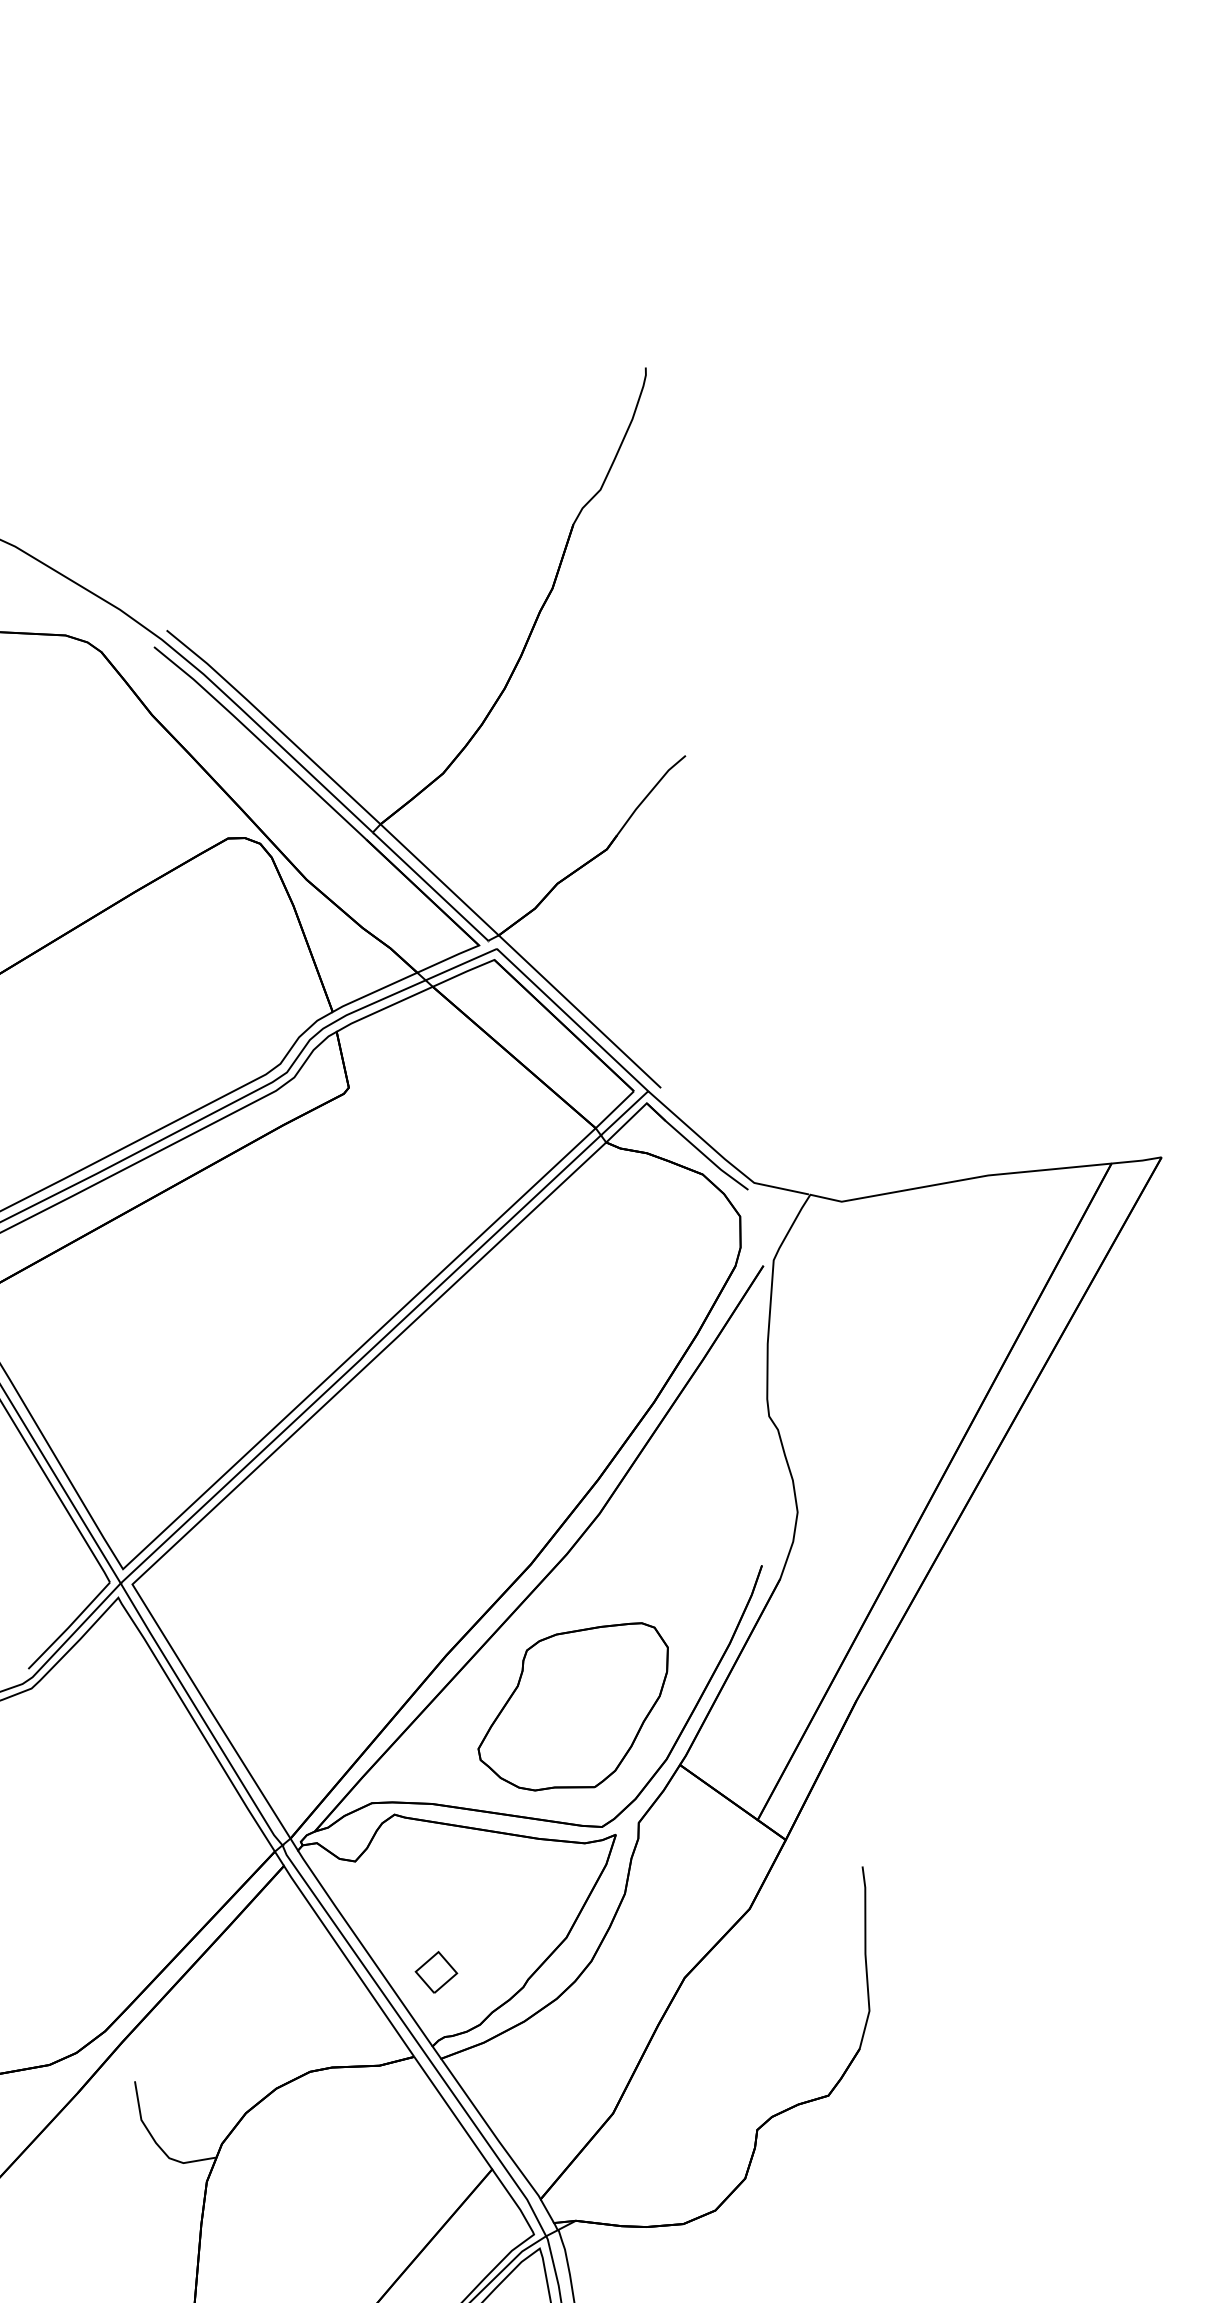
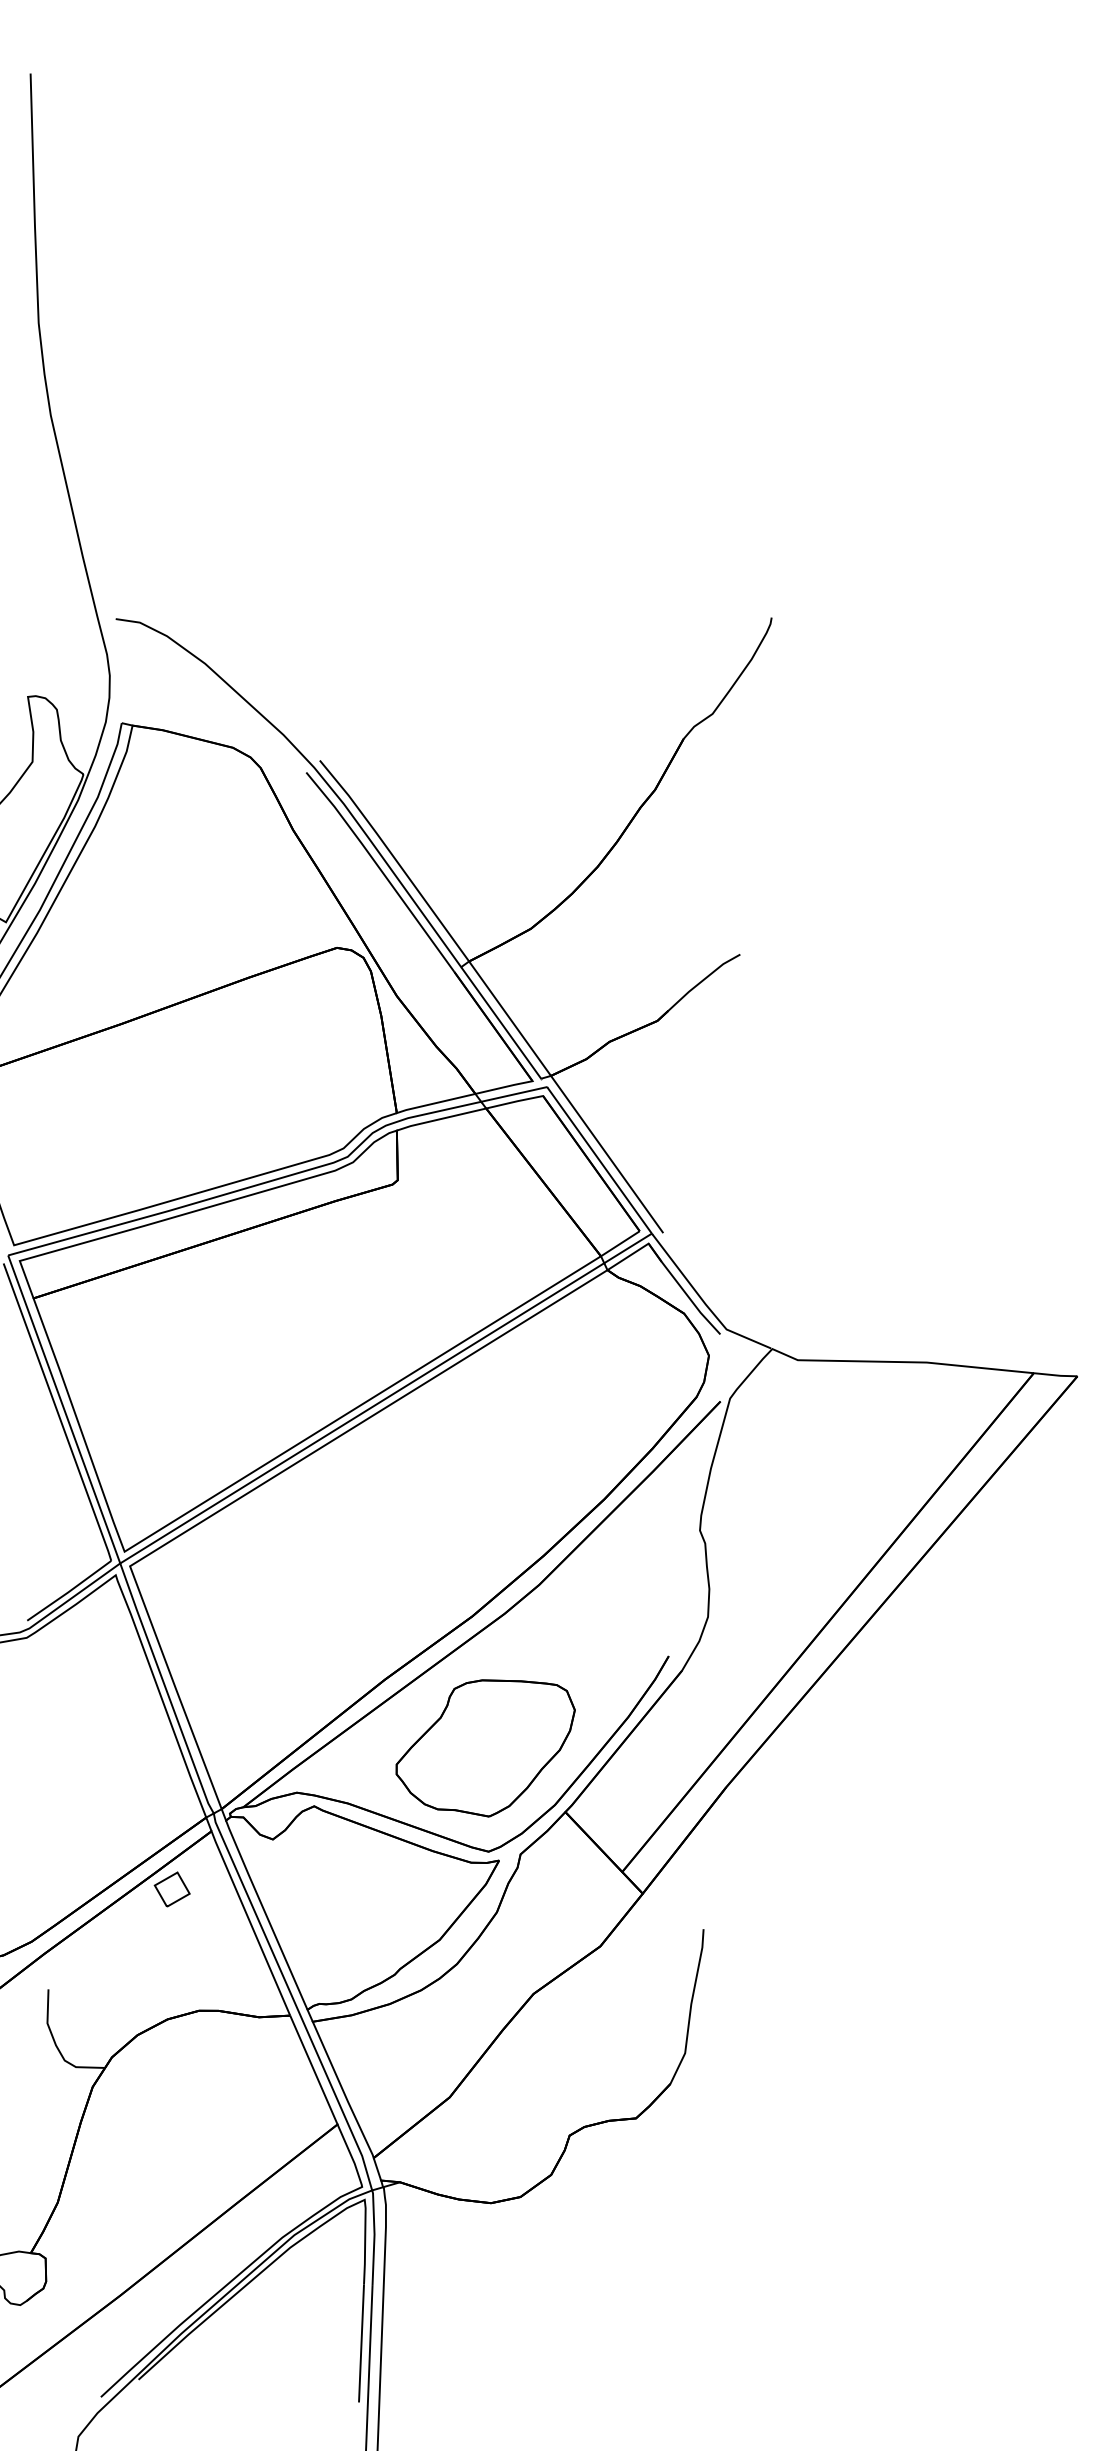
part: (435, 1972) -> (171, 1889), moved

